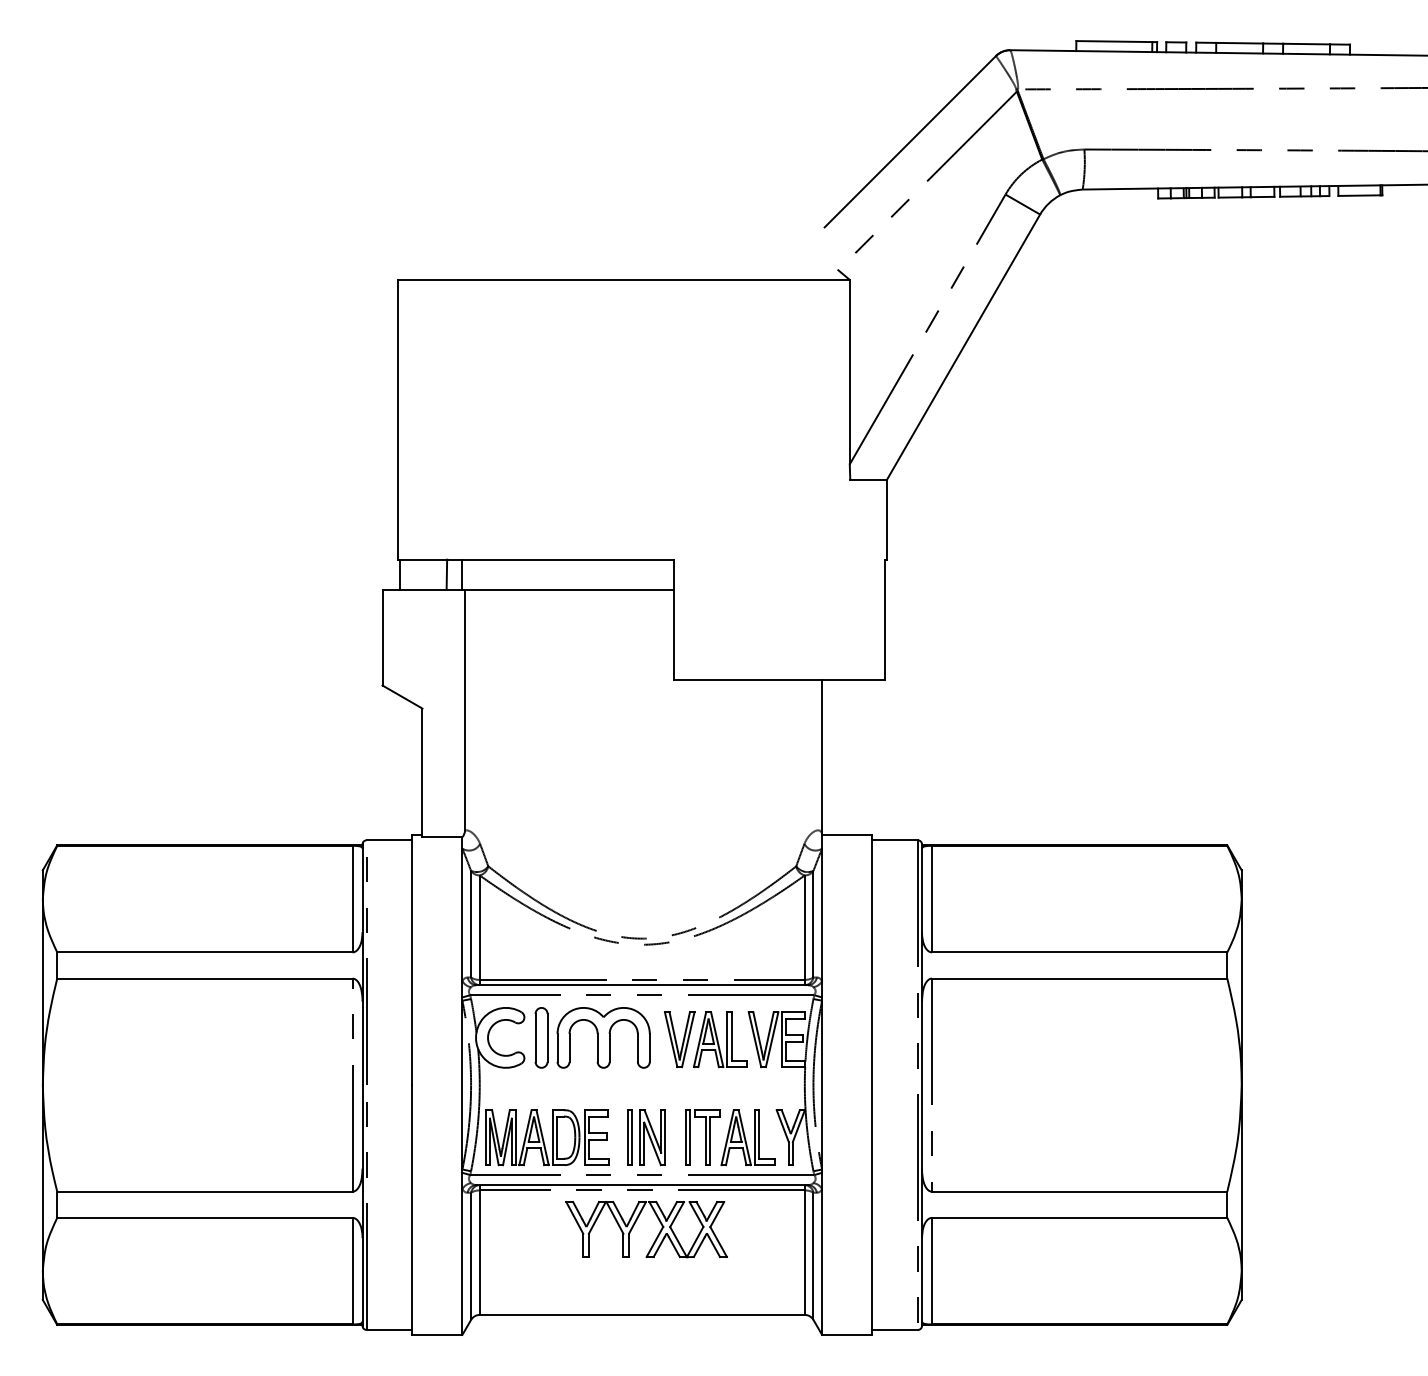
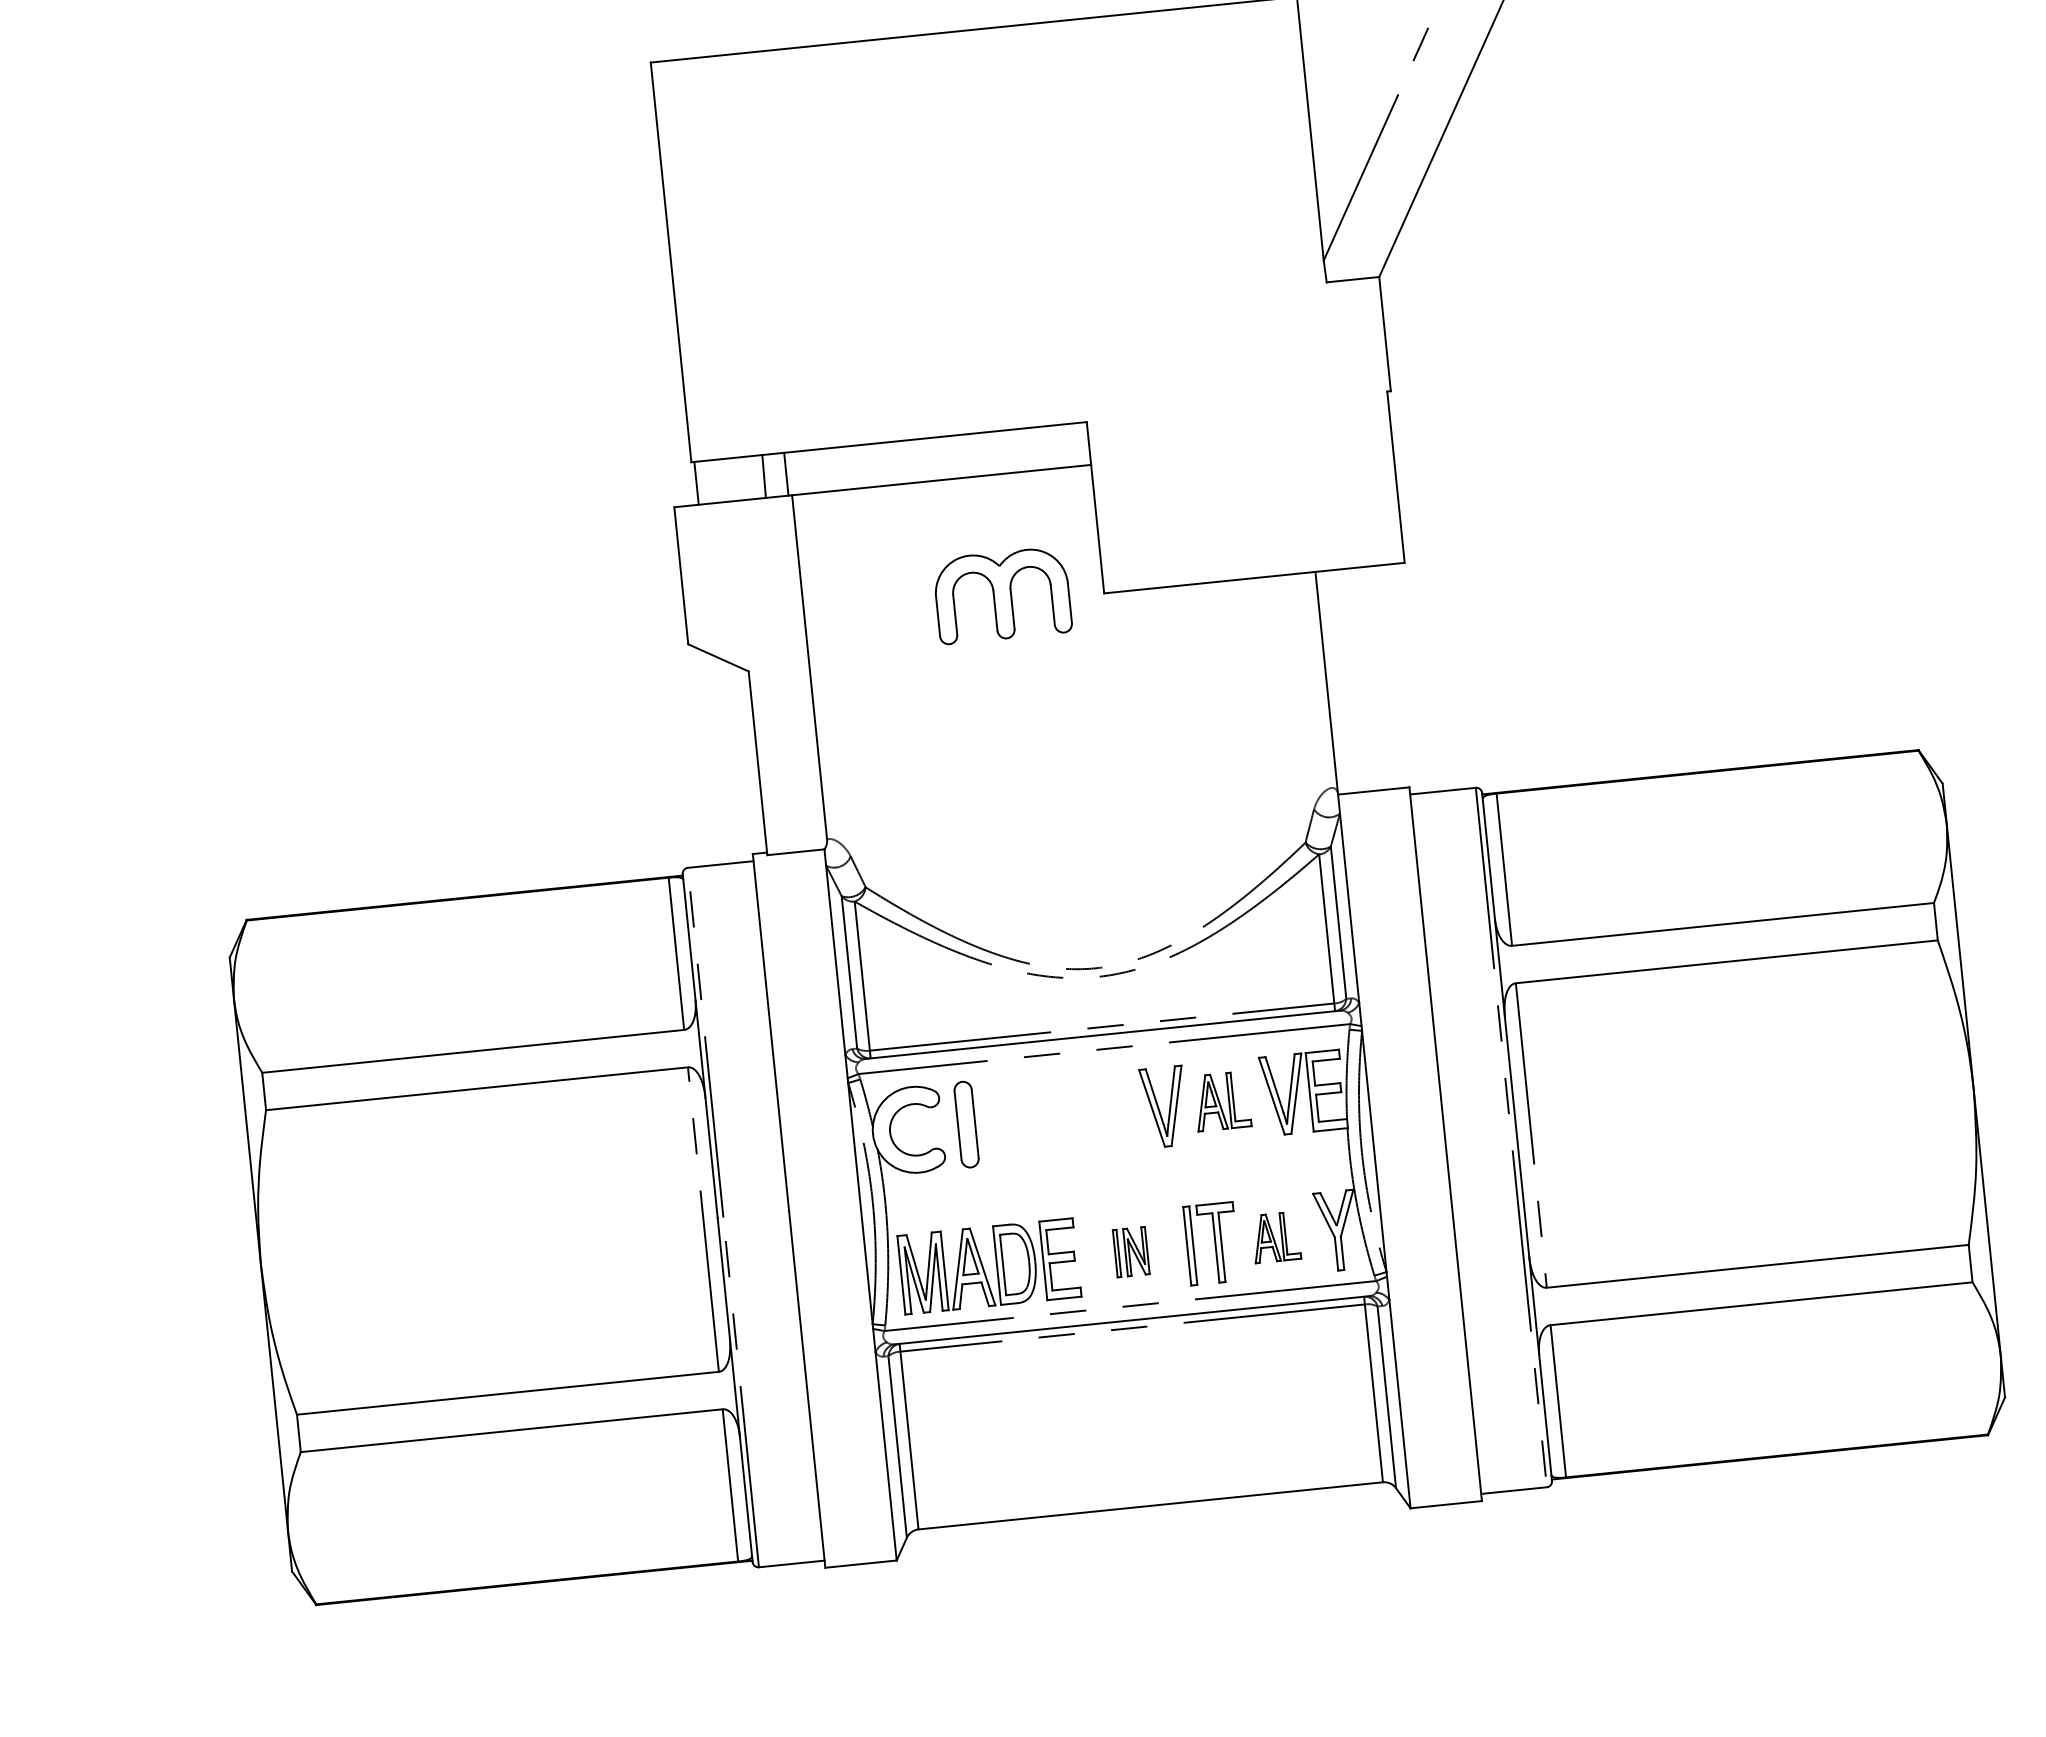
part: (603, 1037) -> (1002, 595), moved
part: (719, 1039) -> (1221, 1101), size x0.7
part: (646, 1137) -> (1131, 1251), size x0.6
part: (747, 1137) -> (1275, 1237), size x0.6
part: (636, 1222) -> (1129, 1374), removed

